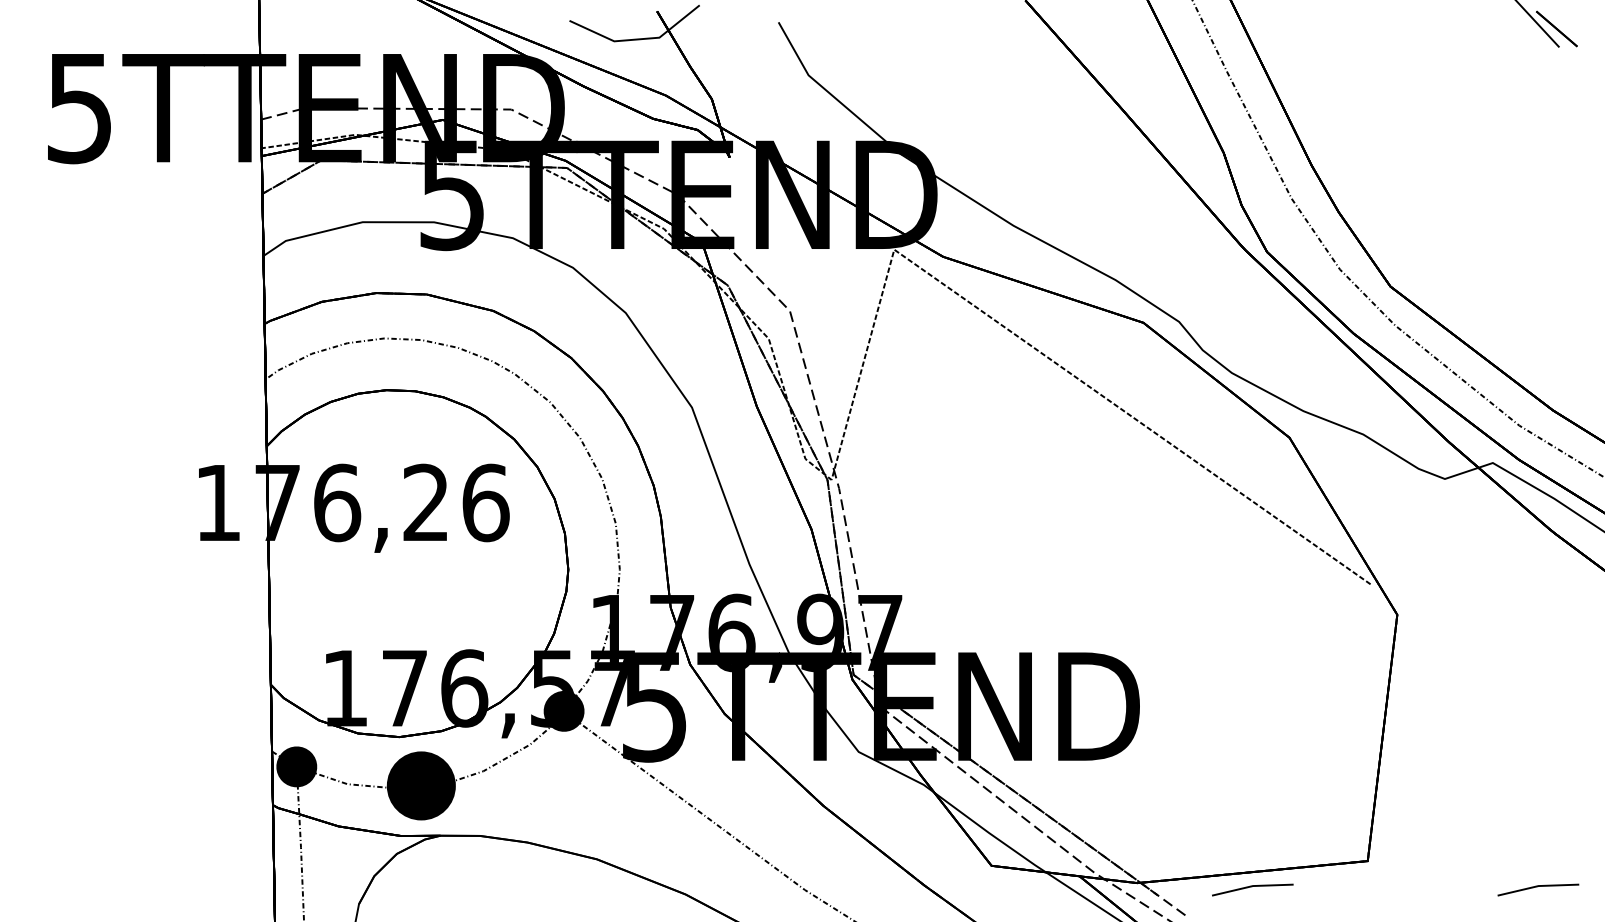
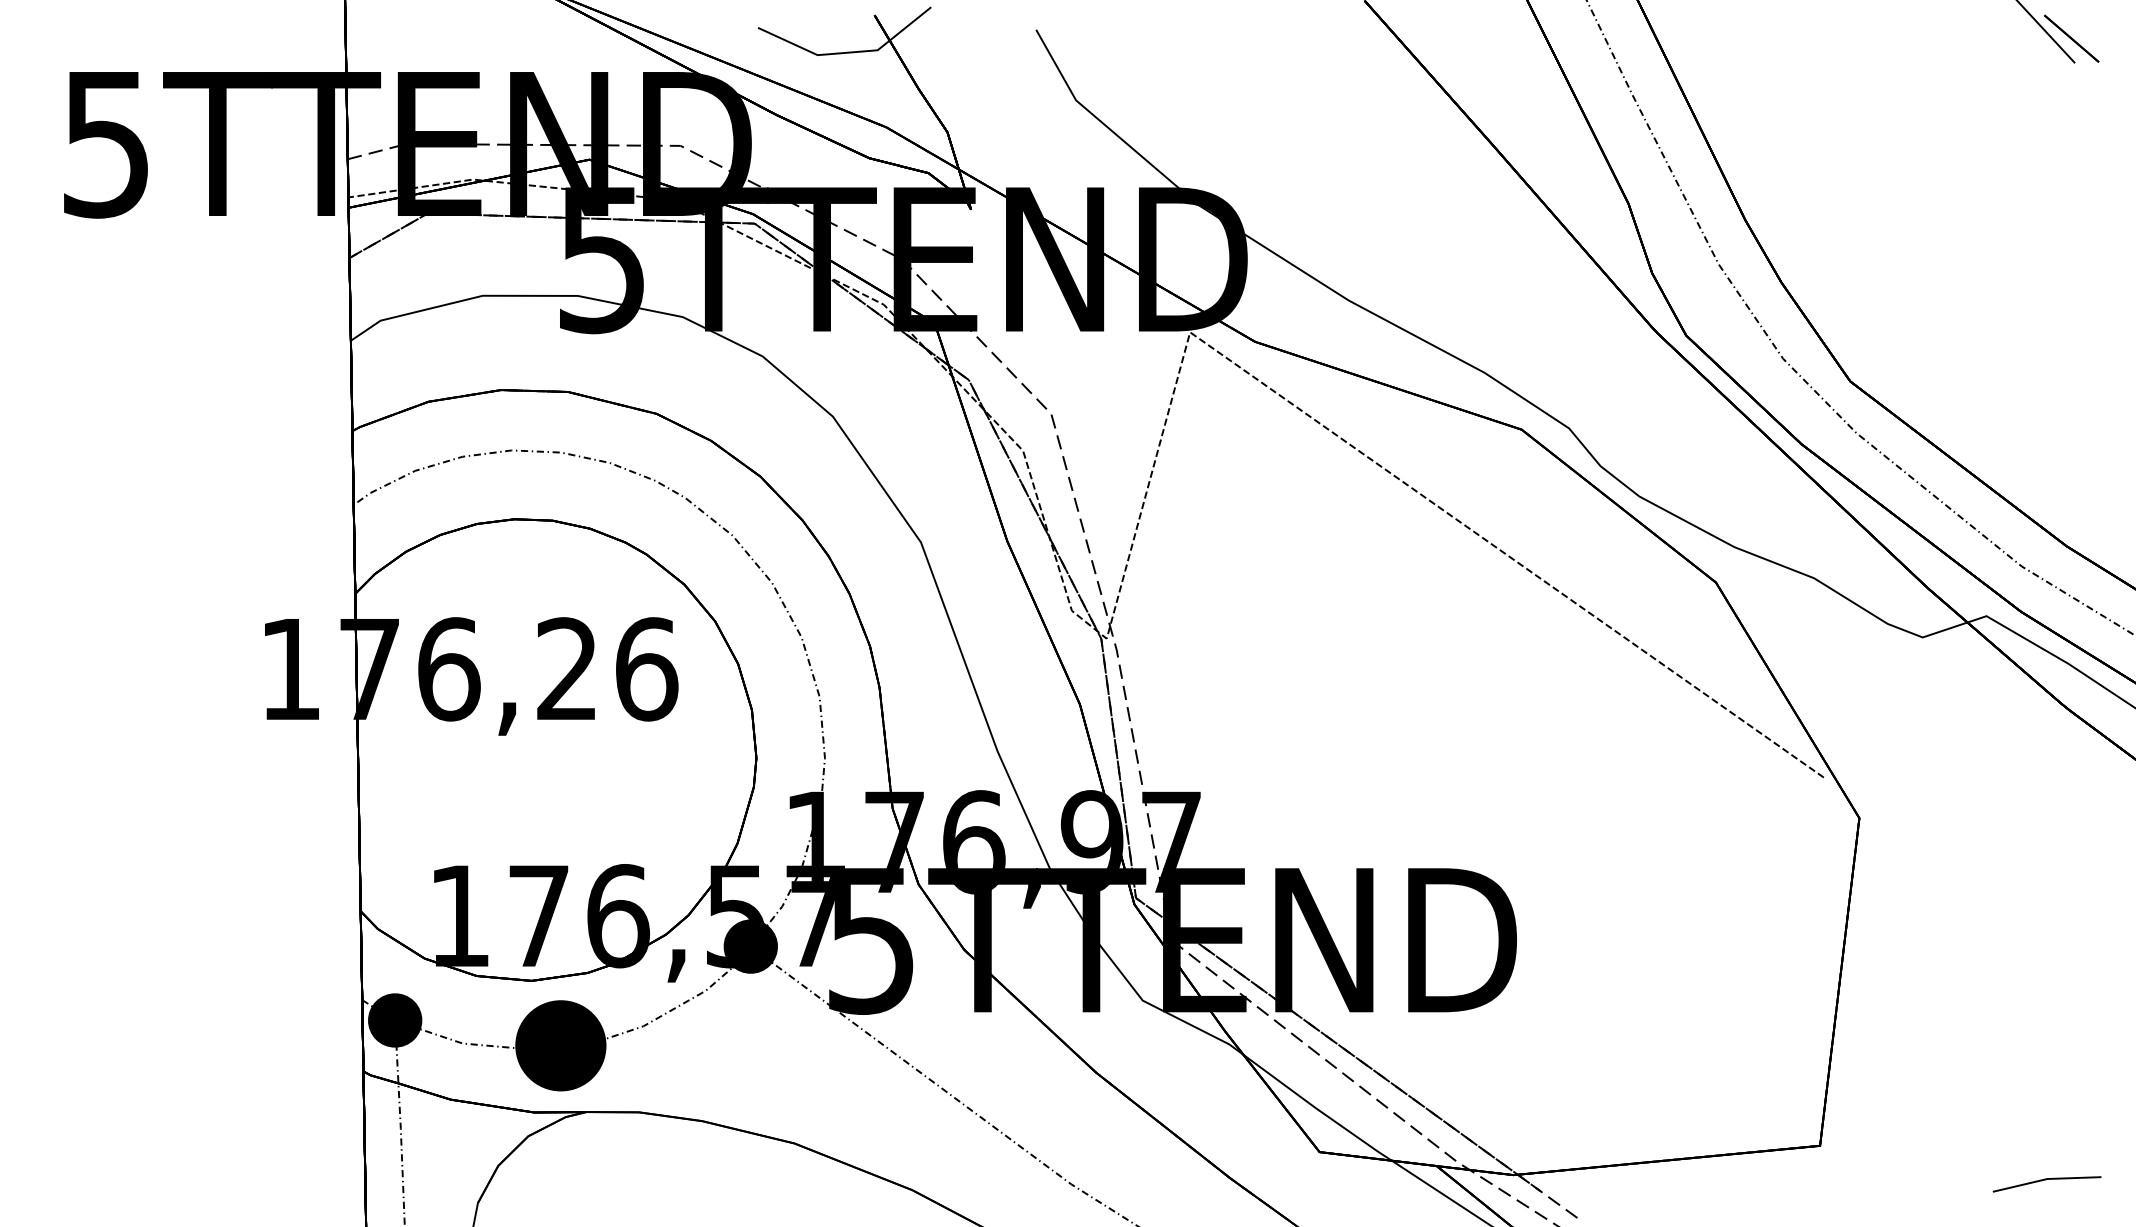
line: (1252, 887) -> (1666, 1180), removed

